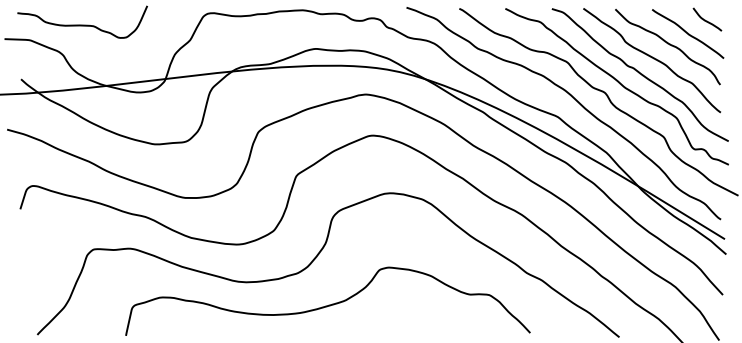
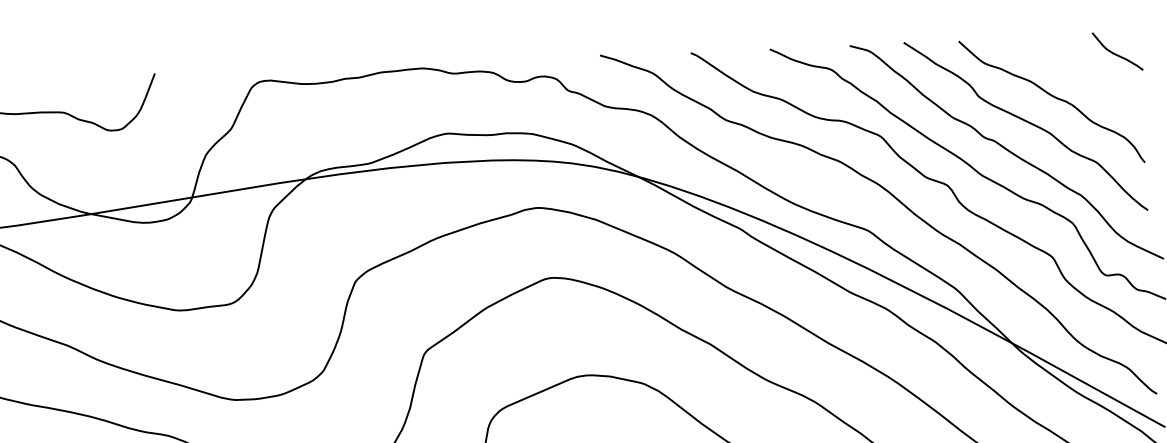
curve: (688, 33) -> (1086, 77), removed

